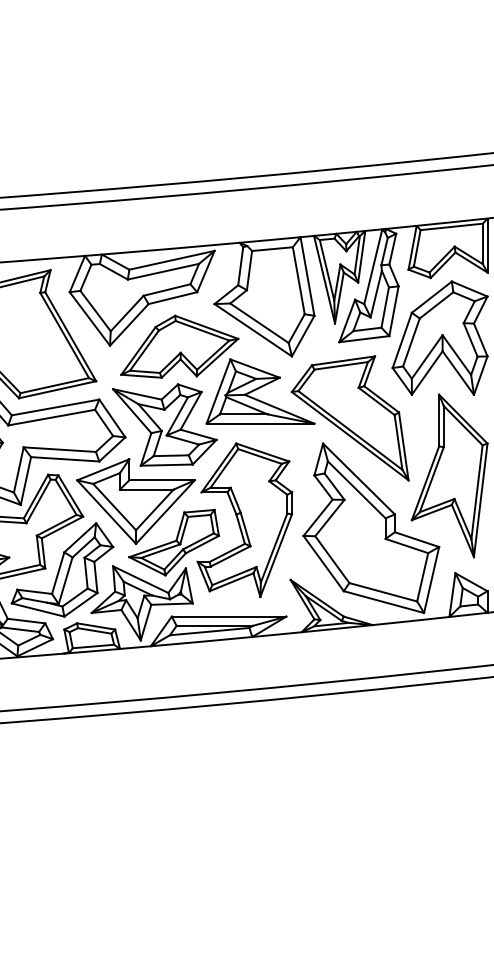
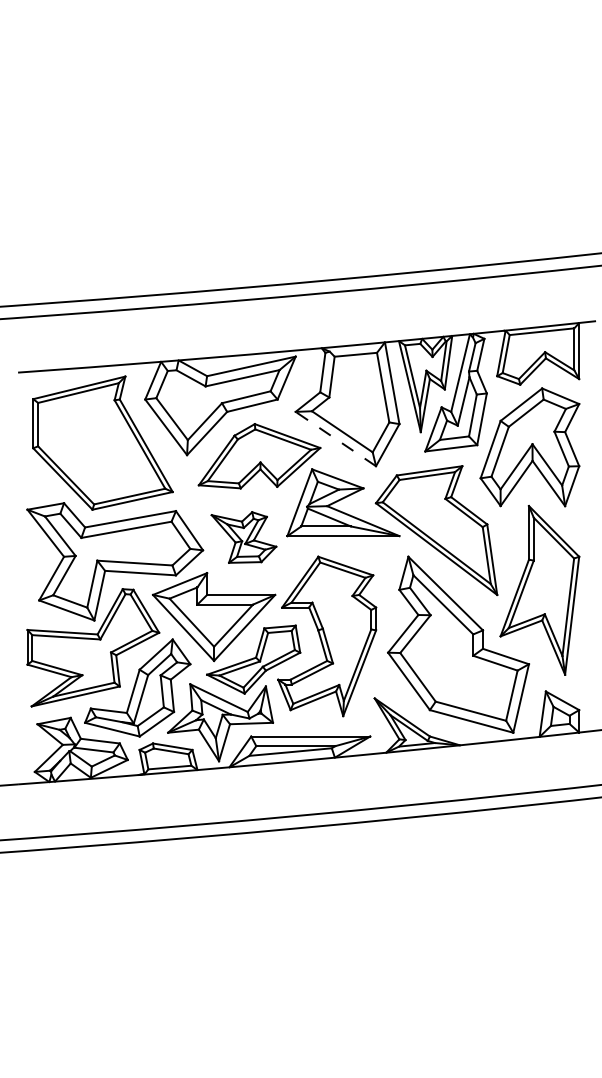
line: (252, 329) -> (335, 438), solid -> dashed
part: (164, 425) -> (243, 537), size x0.6

